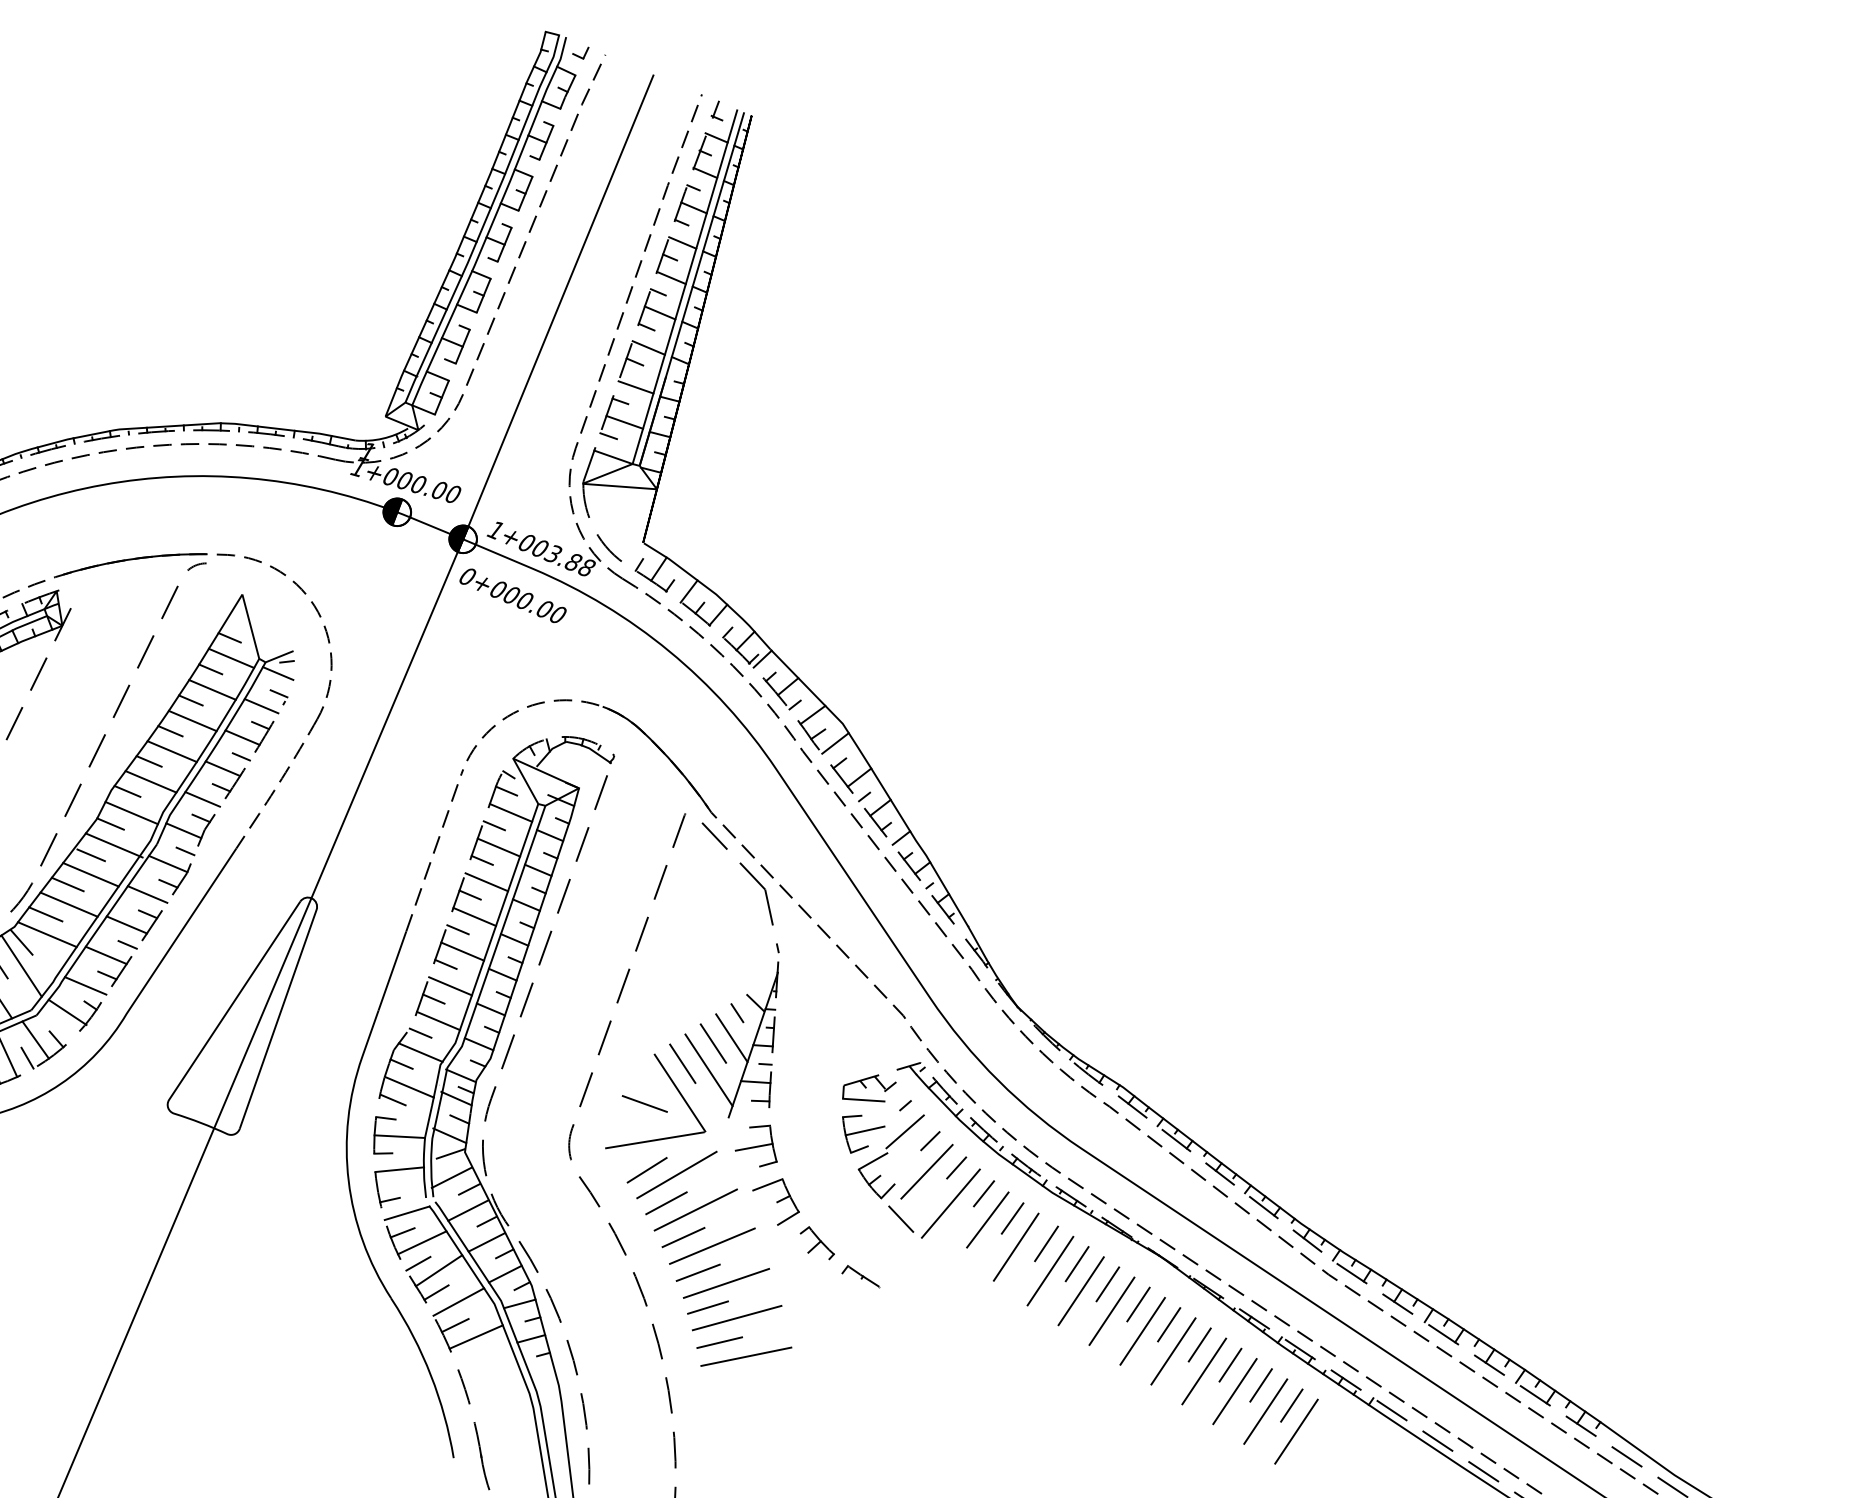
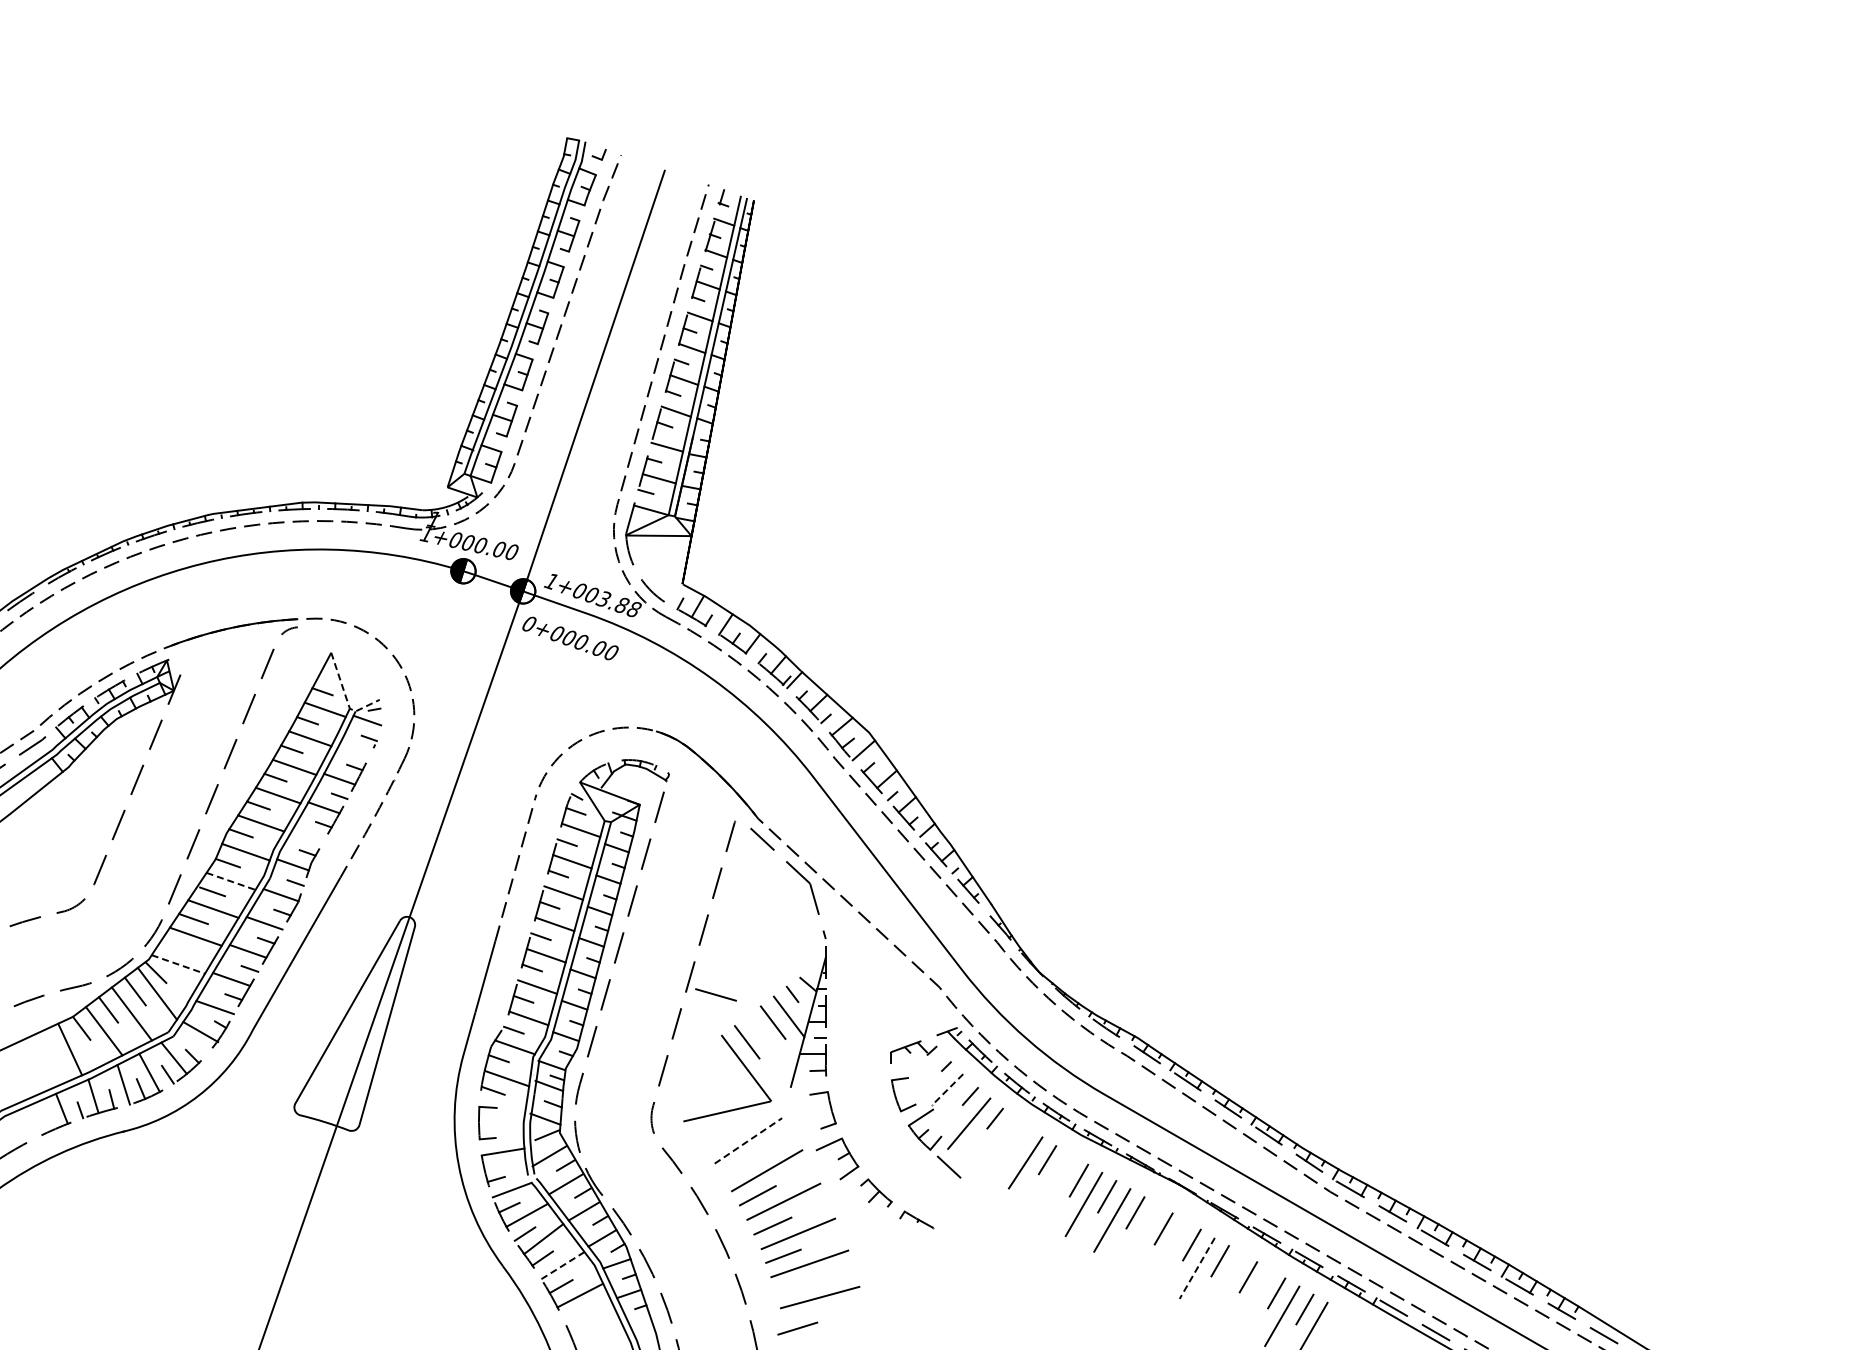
line: (256, 647) -> (346, 698), solid -> dashed
line: (261, 706) -> (354, 750), removed
line: (202, 798) -> (307, 835), removed
line: (114, 846) -> (232, 882), solid -> dashed
line: (45, 914) -> (175, 946), removed
line: (47, 934) -> (178, 964), solid -> dashed
line: (708, 1070) -> (770, 1046), removed
line: (862, 1100) -> (908, 1064), removed
line: (644, 1103) -> (715, 994), moved
line: (865, 1131) -> (912, 1091), removed
line: (904, 1132) -> (947, 1090), solid -> dashed
line: (398, 1136) -> (500, 1122), removed
line: (754, 1146) -> (815, 1111), removed
line: (646, 1170) -> (721, 1138), removed
line: (677, 1174) -> (748, 1140), solid -> dashed
line: (983, 1193) -> (1020, 1139), removed
line: (666, 1203) -> (740, 1166), removed
line: (950, 1203) -> (991, 1150), removed
line: (1016, 1247) -> (1052, 1185), removed
line: (459, 1301) -> (563, 1265), solid -> dashed
line: (1111, 1311) -> (1140, 1236), removed
line: (1142, 1331) -> (1168, 1252), removed
line: (719, 1342) -> (797, 1328), moved
line: (1173, 1351) -> (1197, 1268), solid -> dashed
line: (1204, 1371) -> (1225, 1284), removed
line: (1234, 1391) -> (1253, 1300), removed

